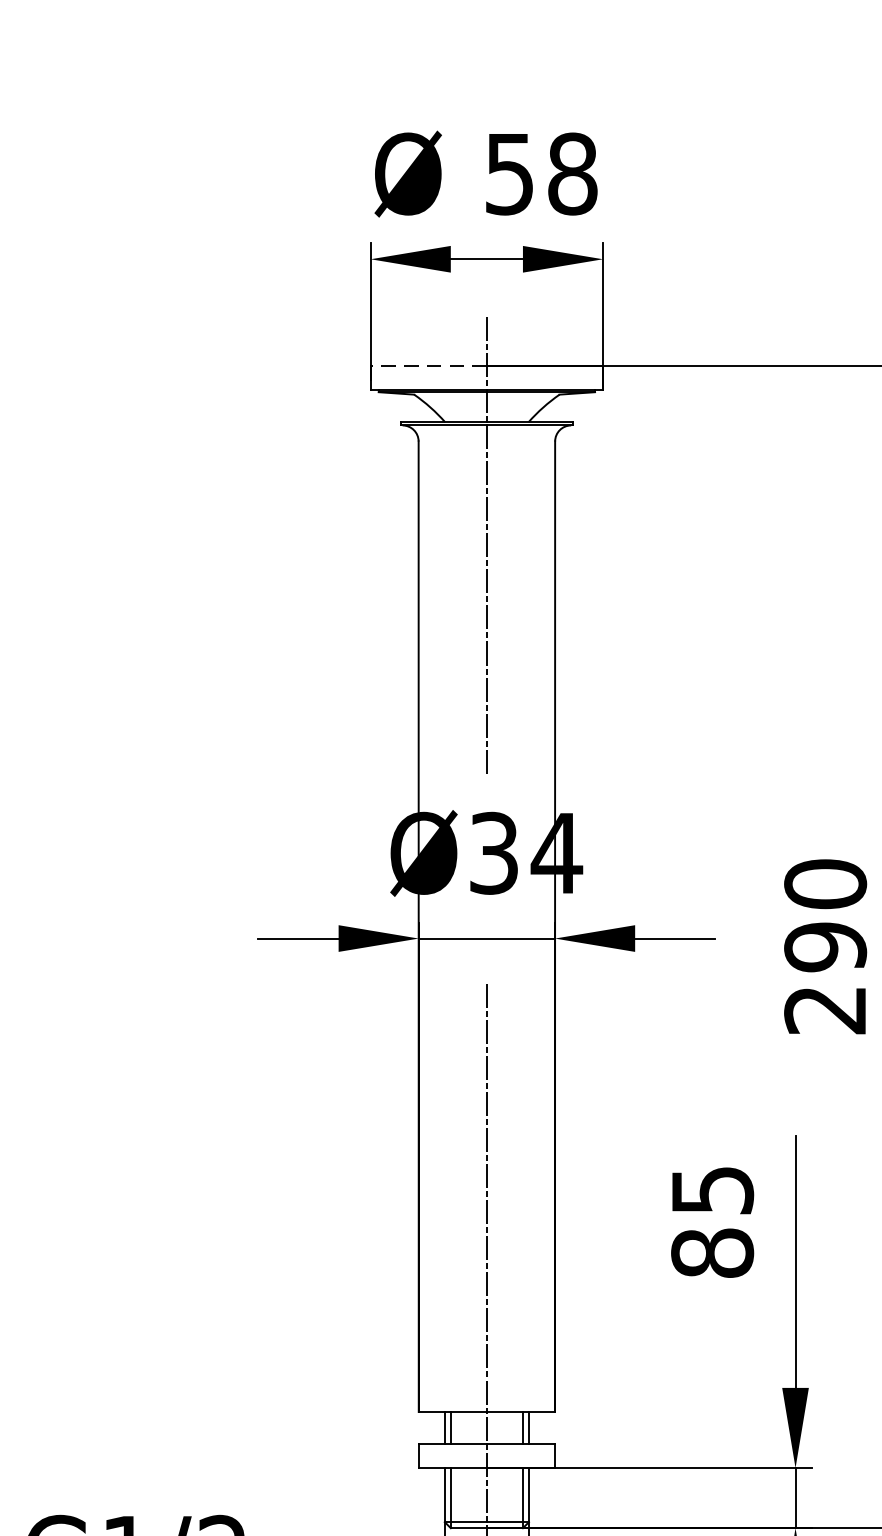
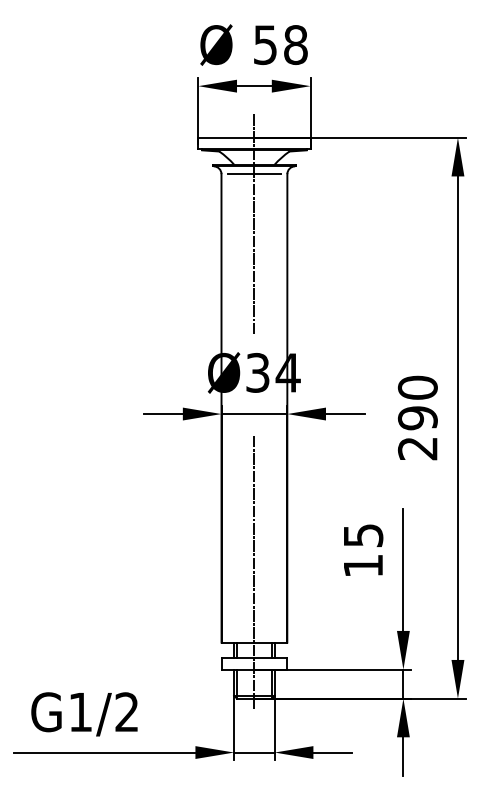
line: (426, 365) -> (225, 137), dashed -> solid
line: (487, 442) -> (254, 174), added
text: (712, 1252) -> (363, 565), 85 -> 15

